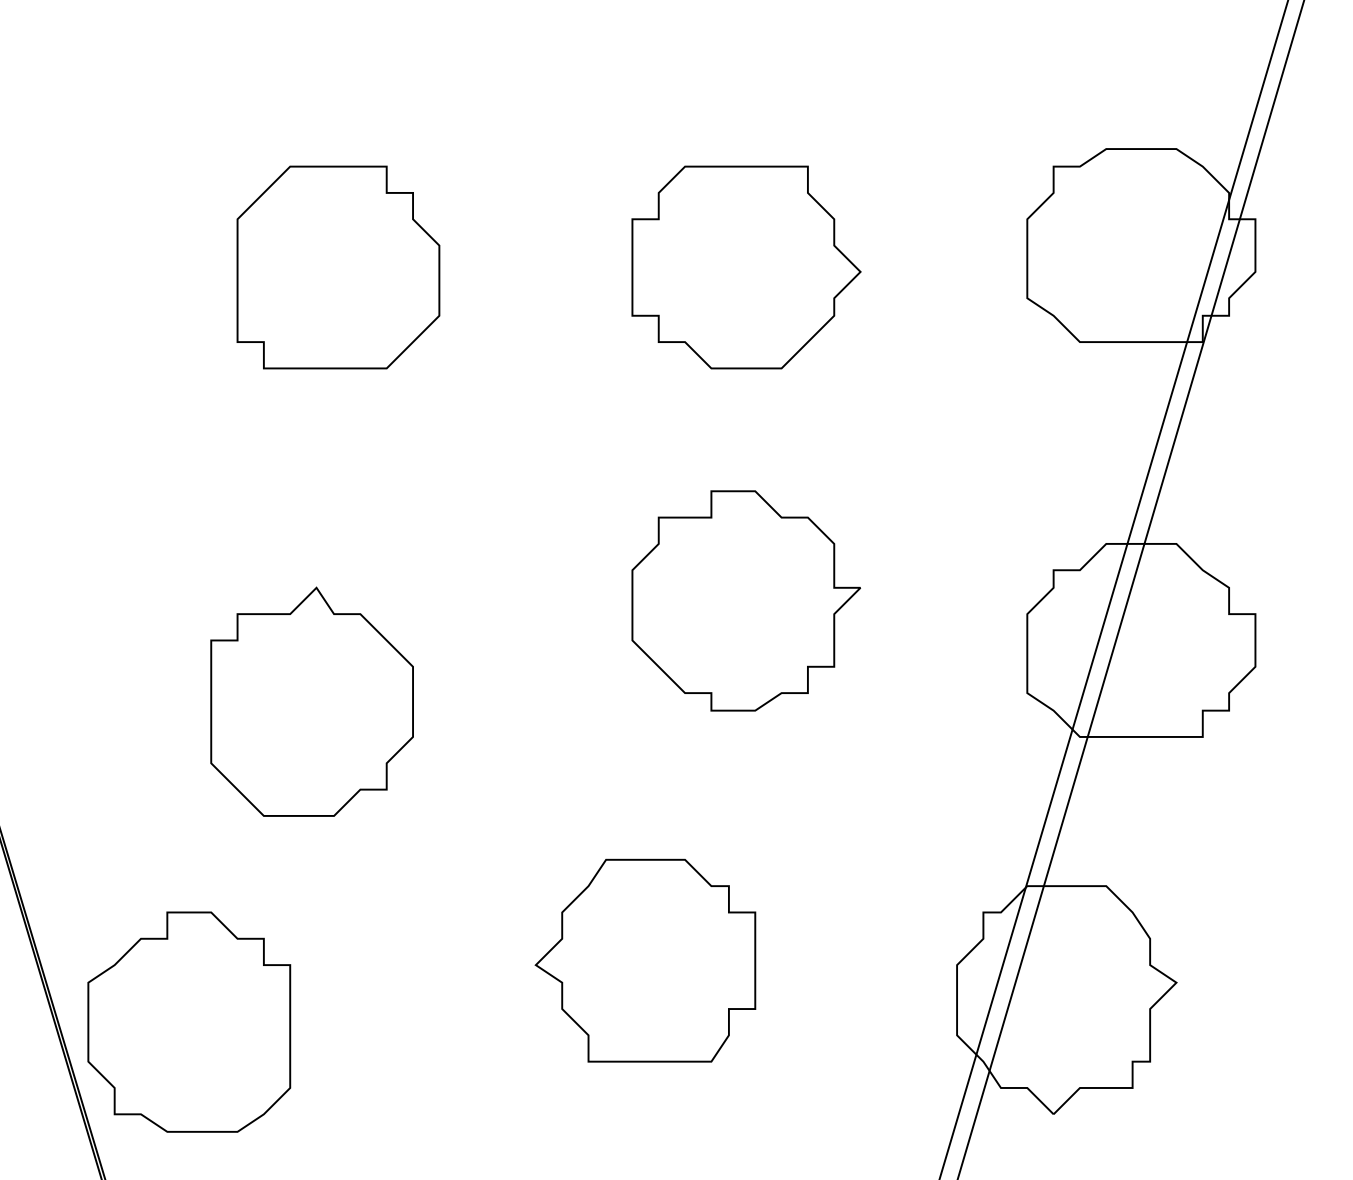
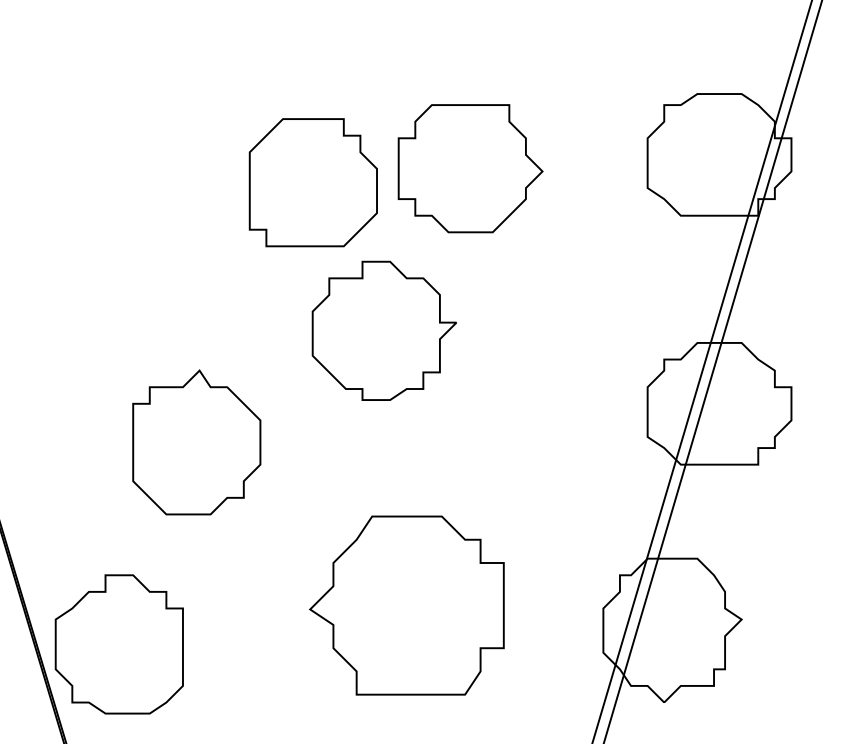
part: (337, 267) -> (312, 182), moved
part: (744, 600) -> (383, 330), moved
part: (644, 960) -> (406, 605), size x1.4

